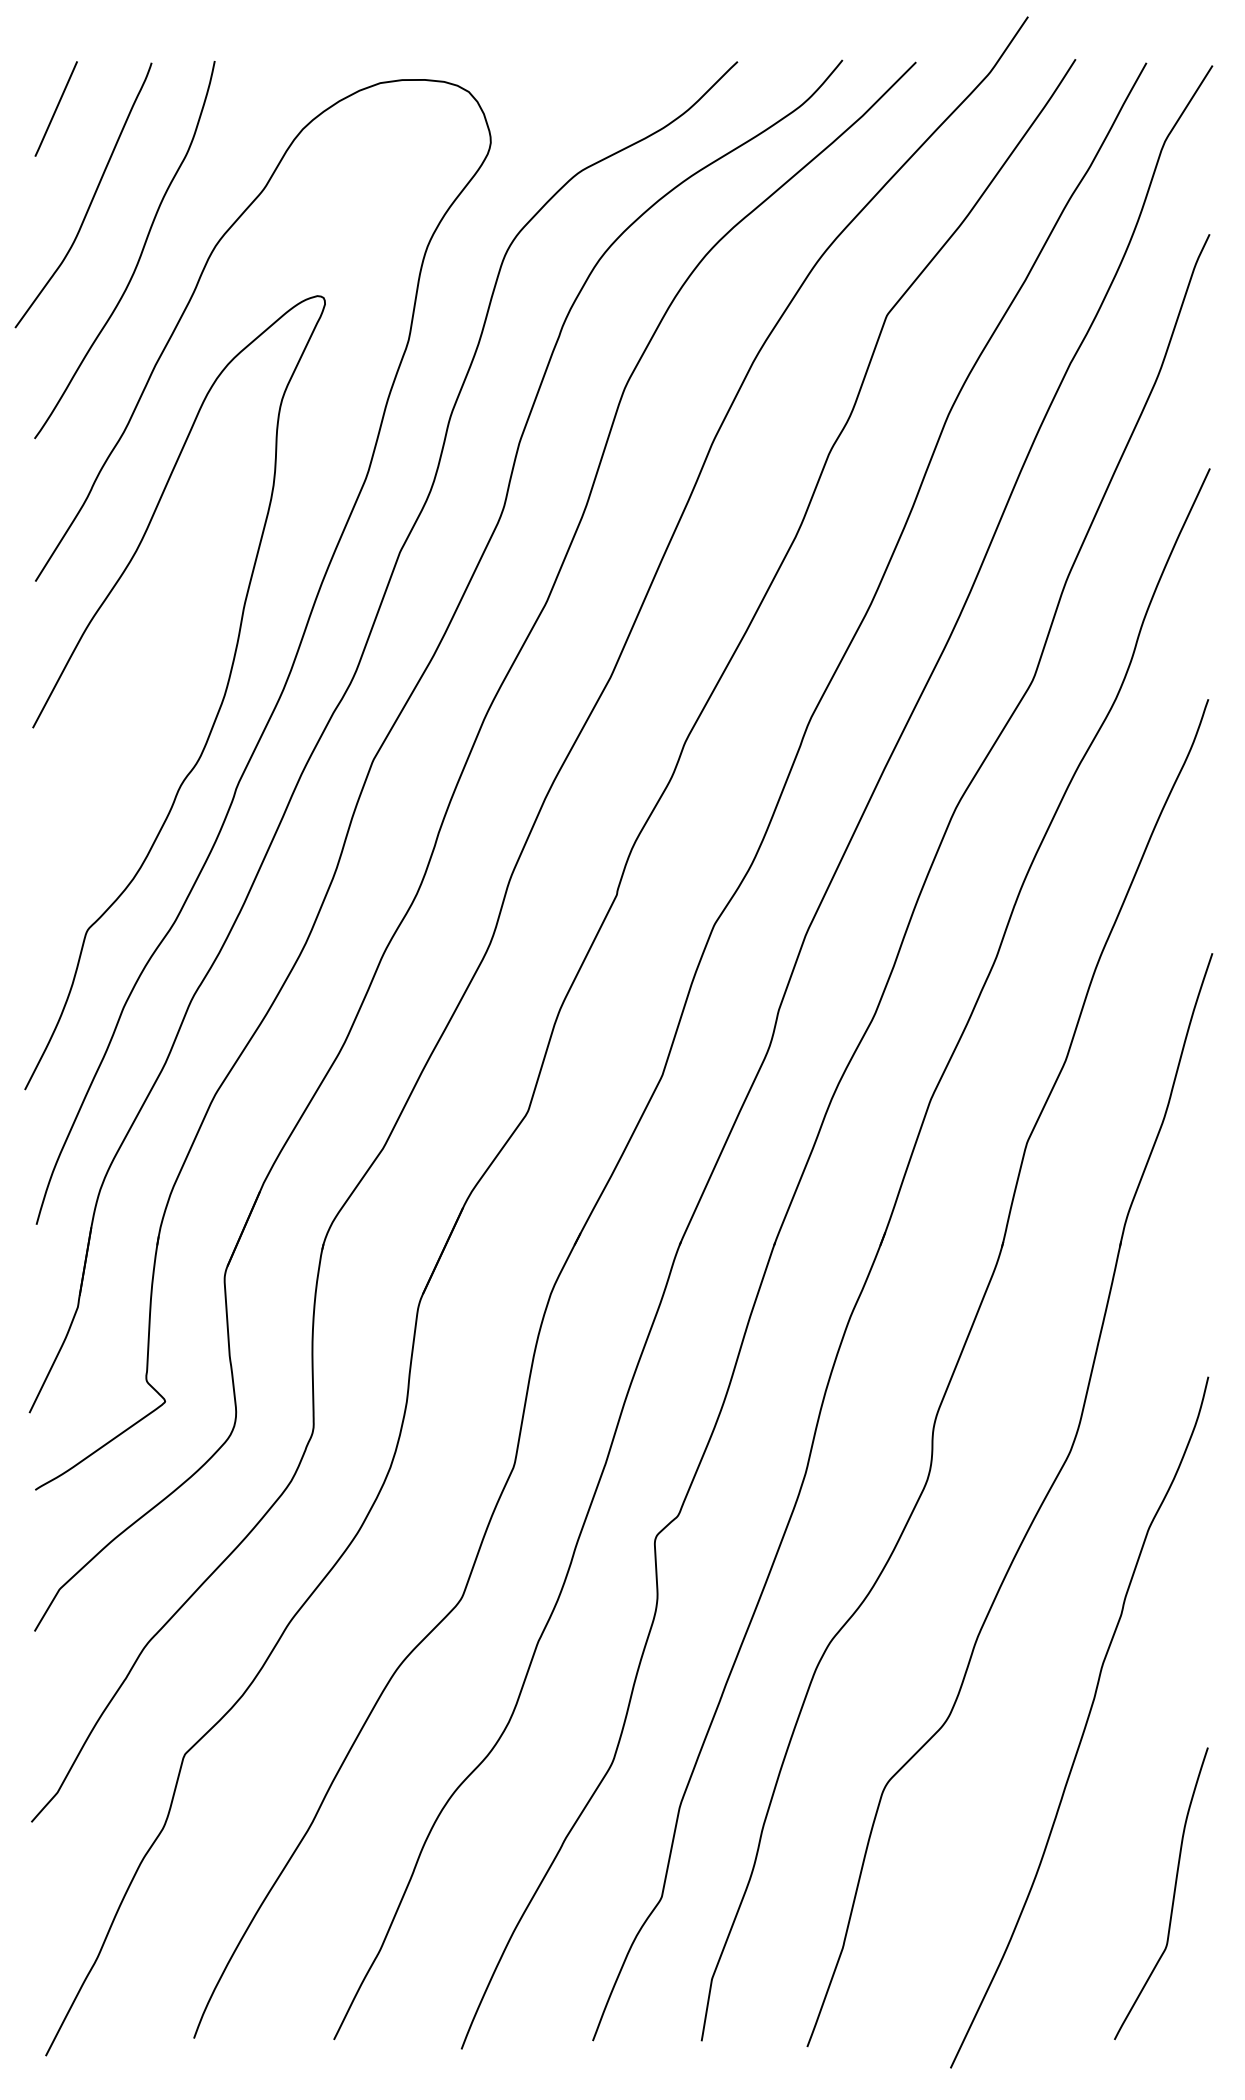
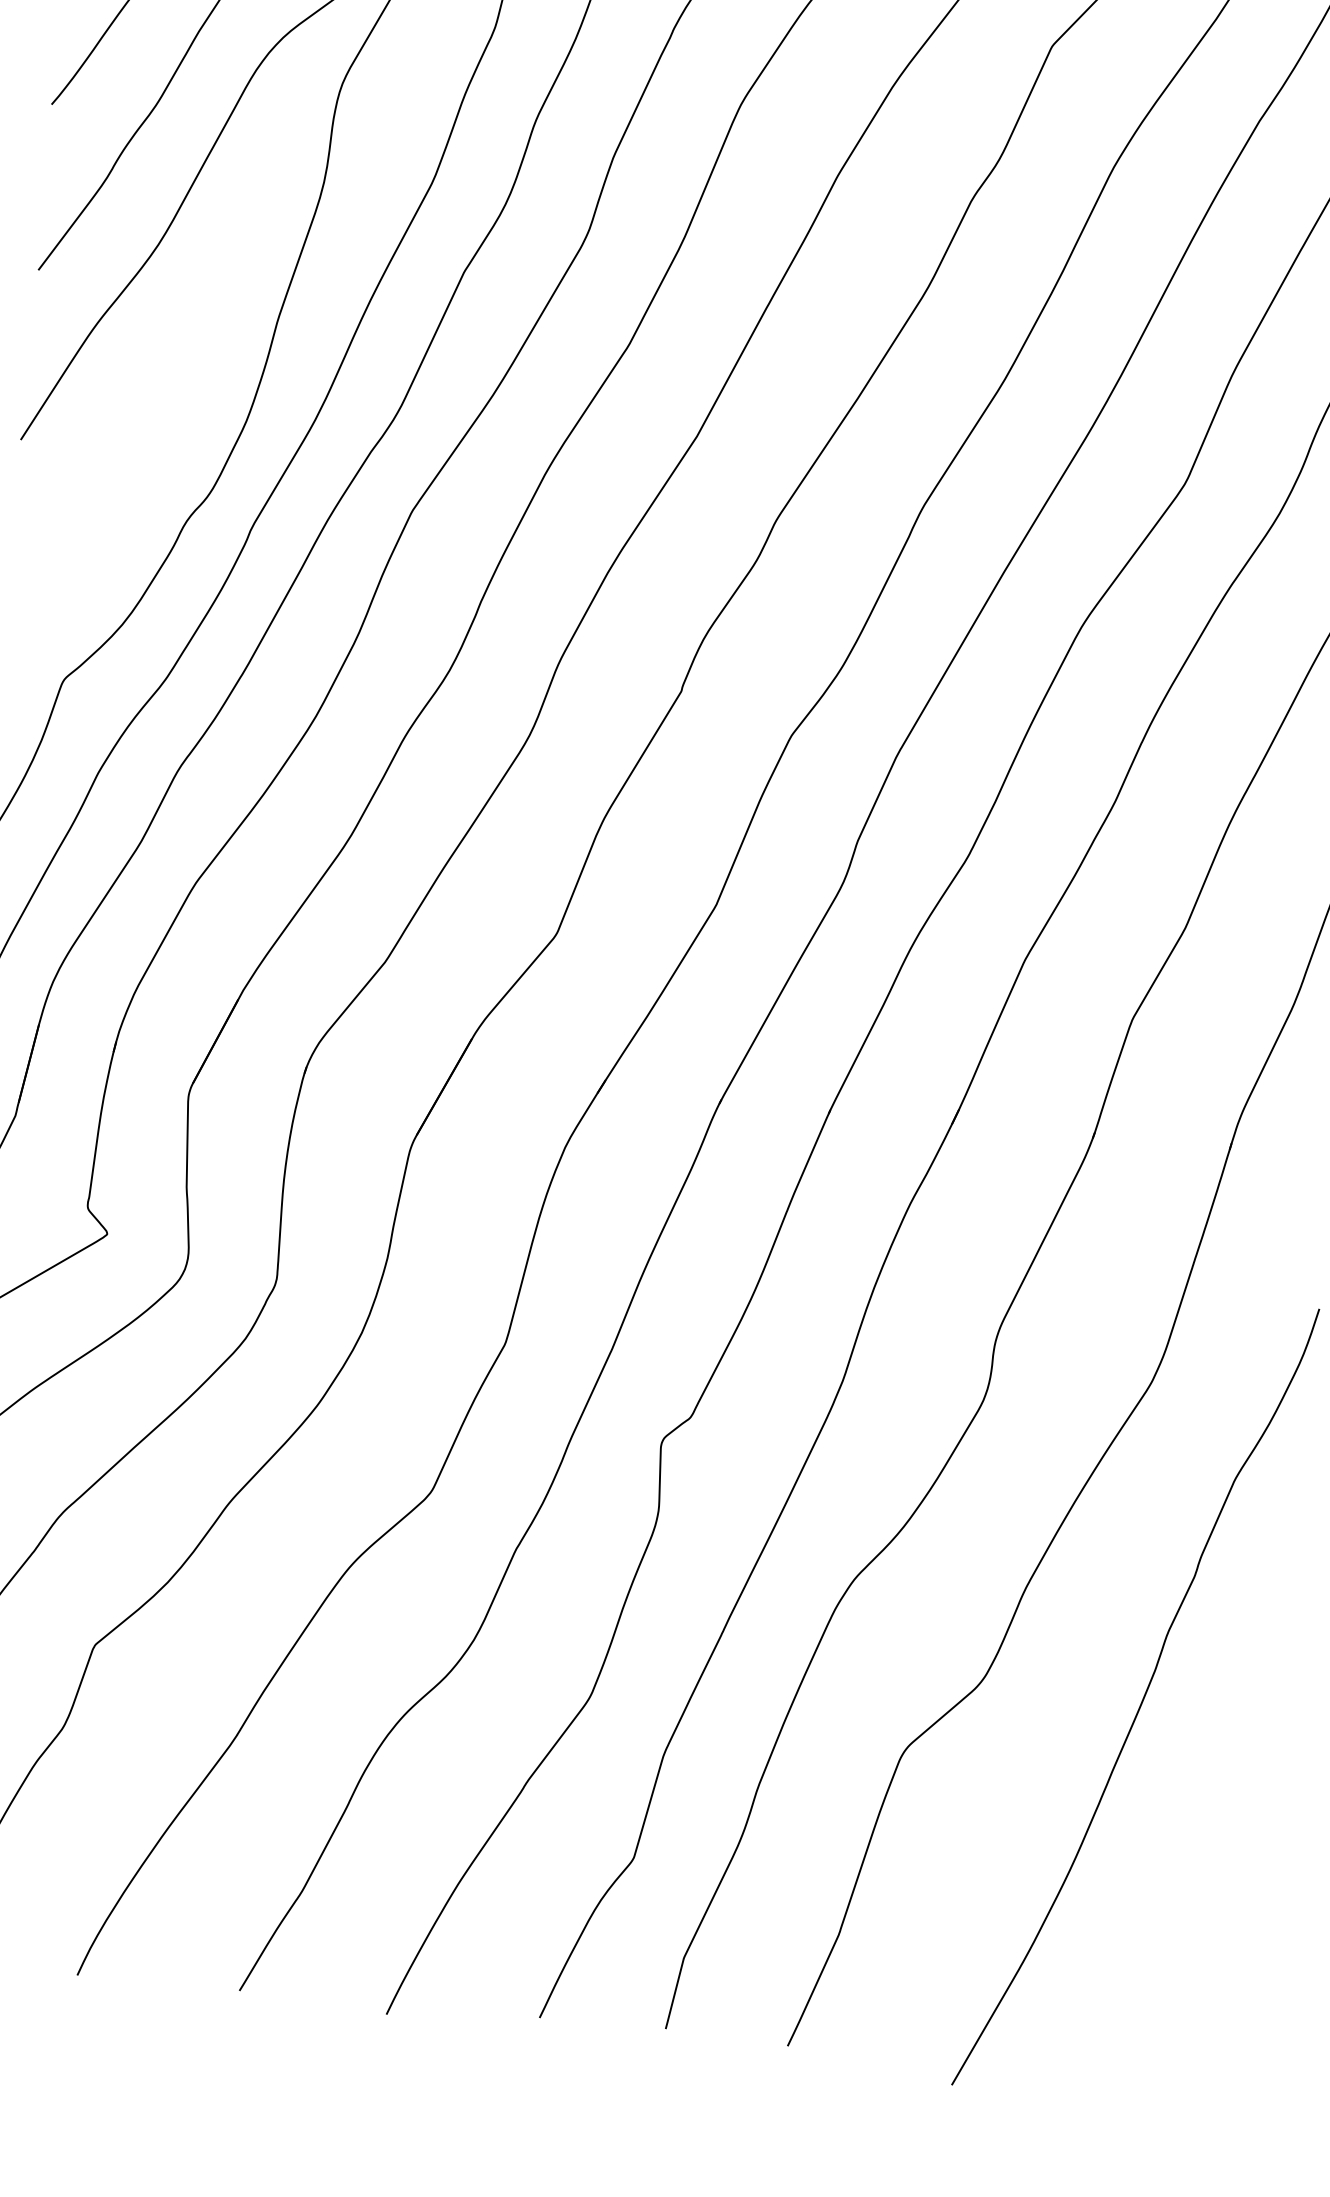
curve: (1173, 1893) -> (1227, 1904), removed

